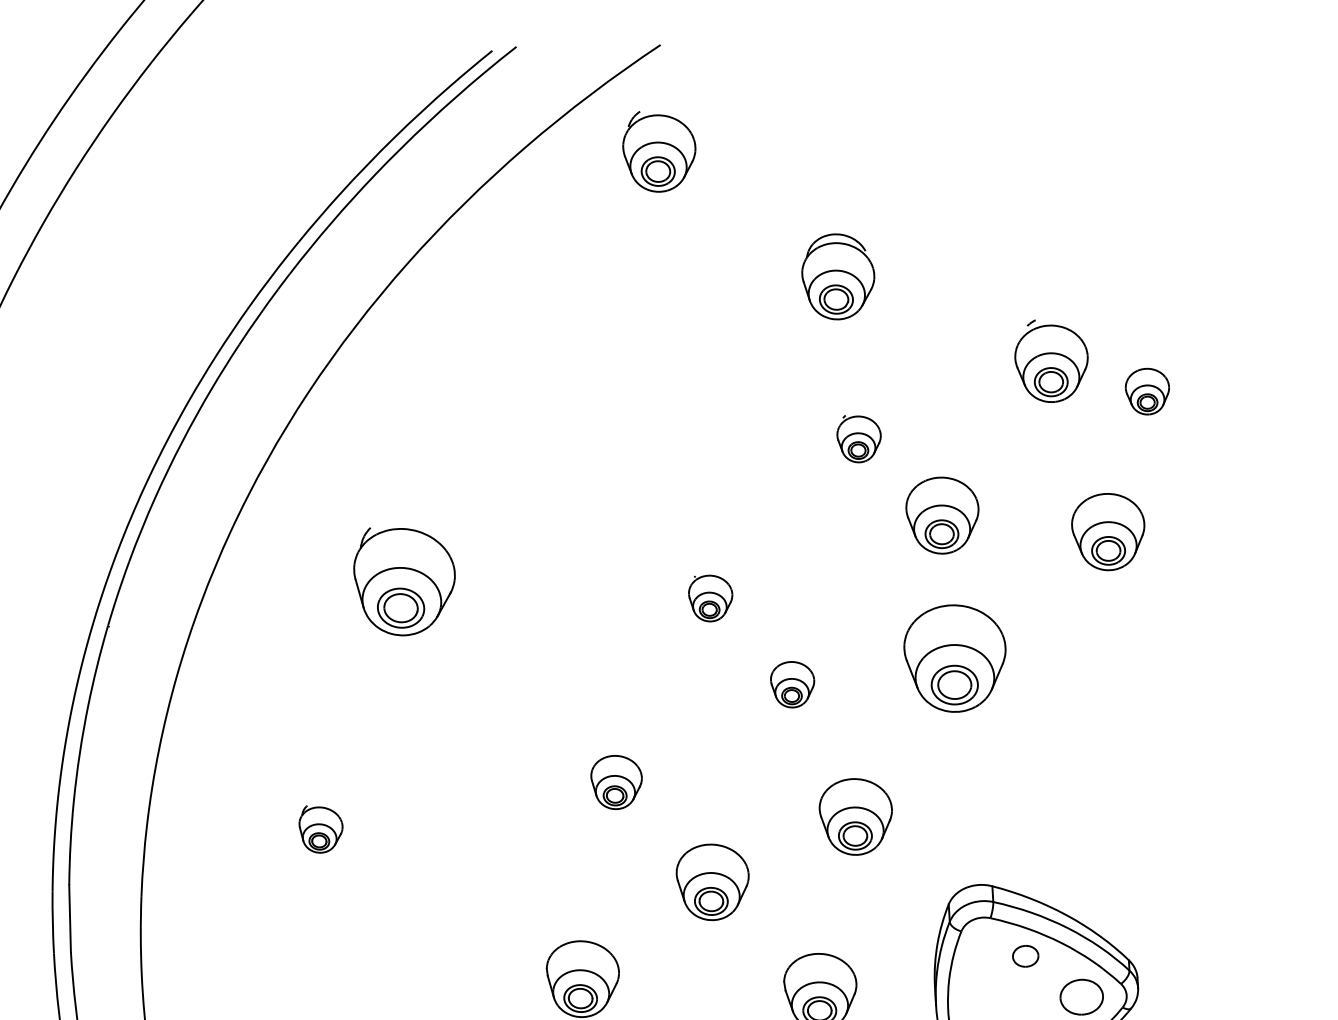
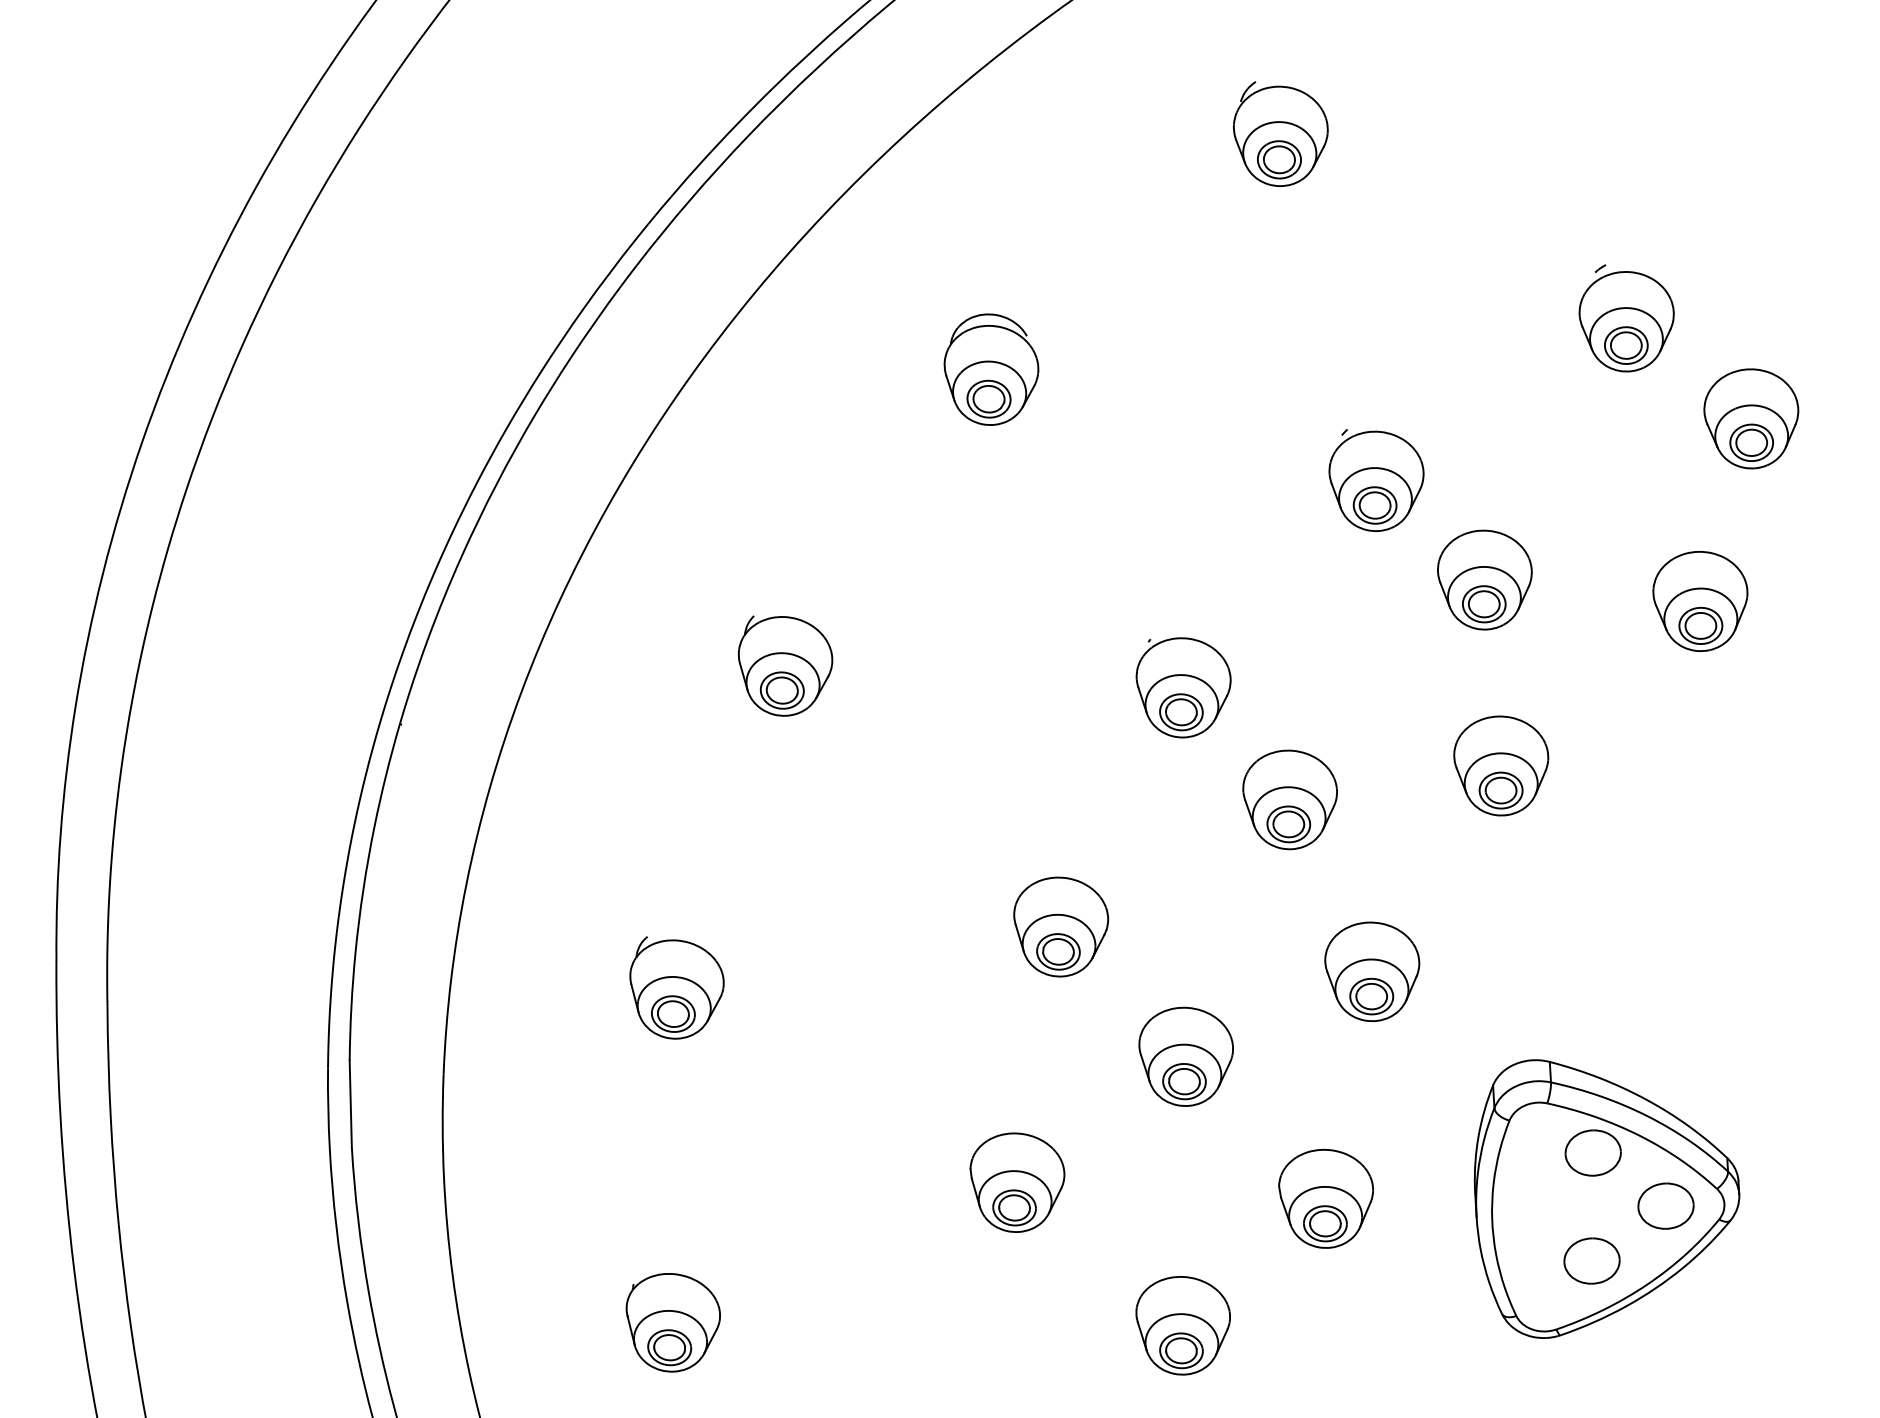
part: (659, 151) -> (1280, 133), moved
part: (838, 276) -> (991, 369), moved
part: (1051, 361) -> (1626, 318), moved
part: (1147, 391) -> (1751, 418), size x1.67
part: (859, 439) -> (1376, 480), size x1.67
part: (404, 581) -> (785, 665), size x0.71
part: (710, 598) -> (1183, 687), size x1.67
part: (955, 658) -> (1501, 765), size x0.71
part: (792, 684) -> (1289, 799), size x1.67
part: (616, 782) -> (1061, 926), size x1.43
part: (320, 829) -> (676, 987), size x1.67
part: (1025, 955) -> (1592, 1152), size x1.67

